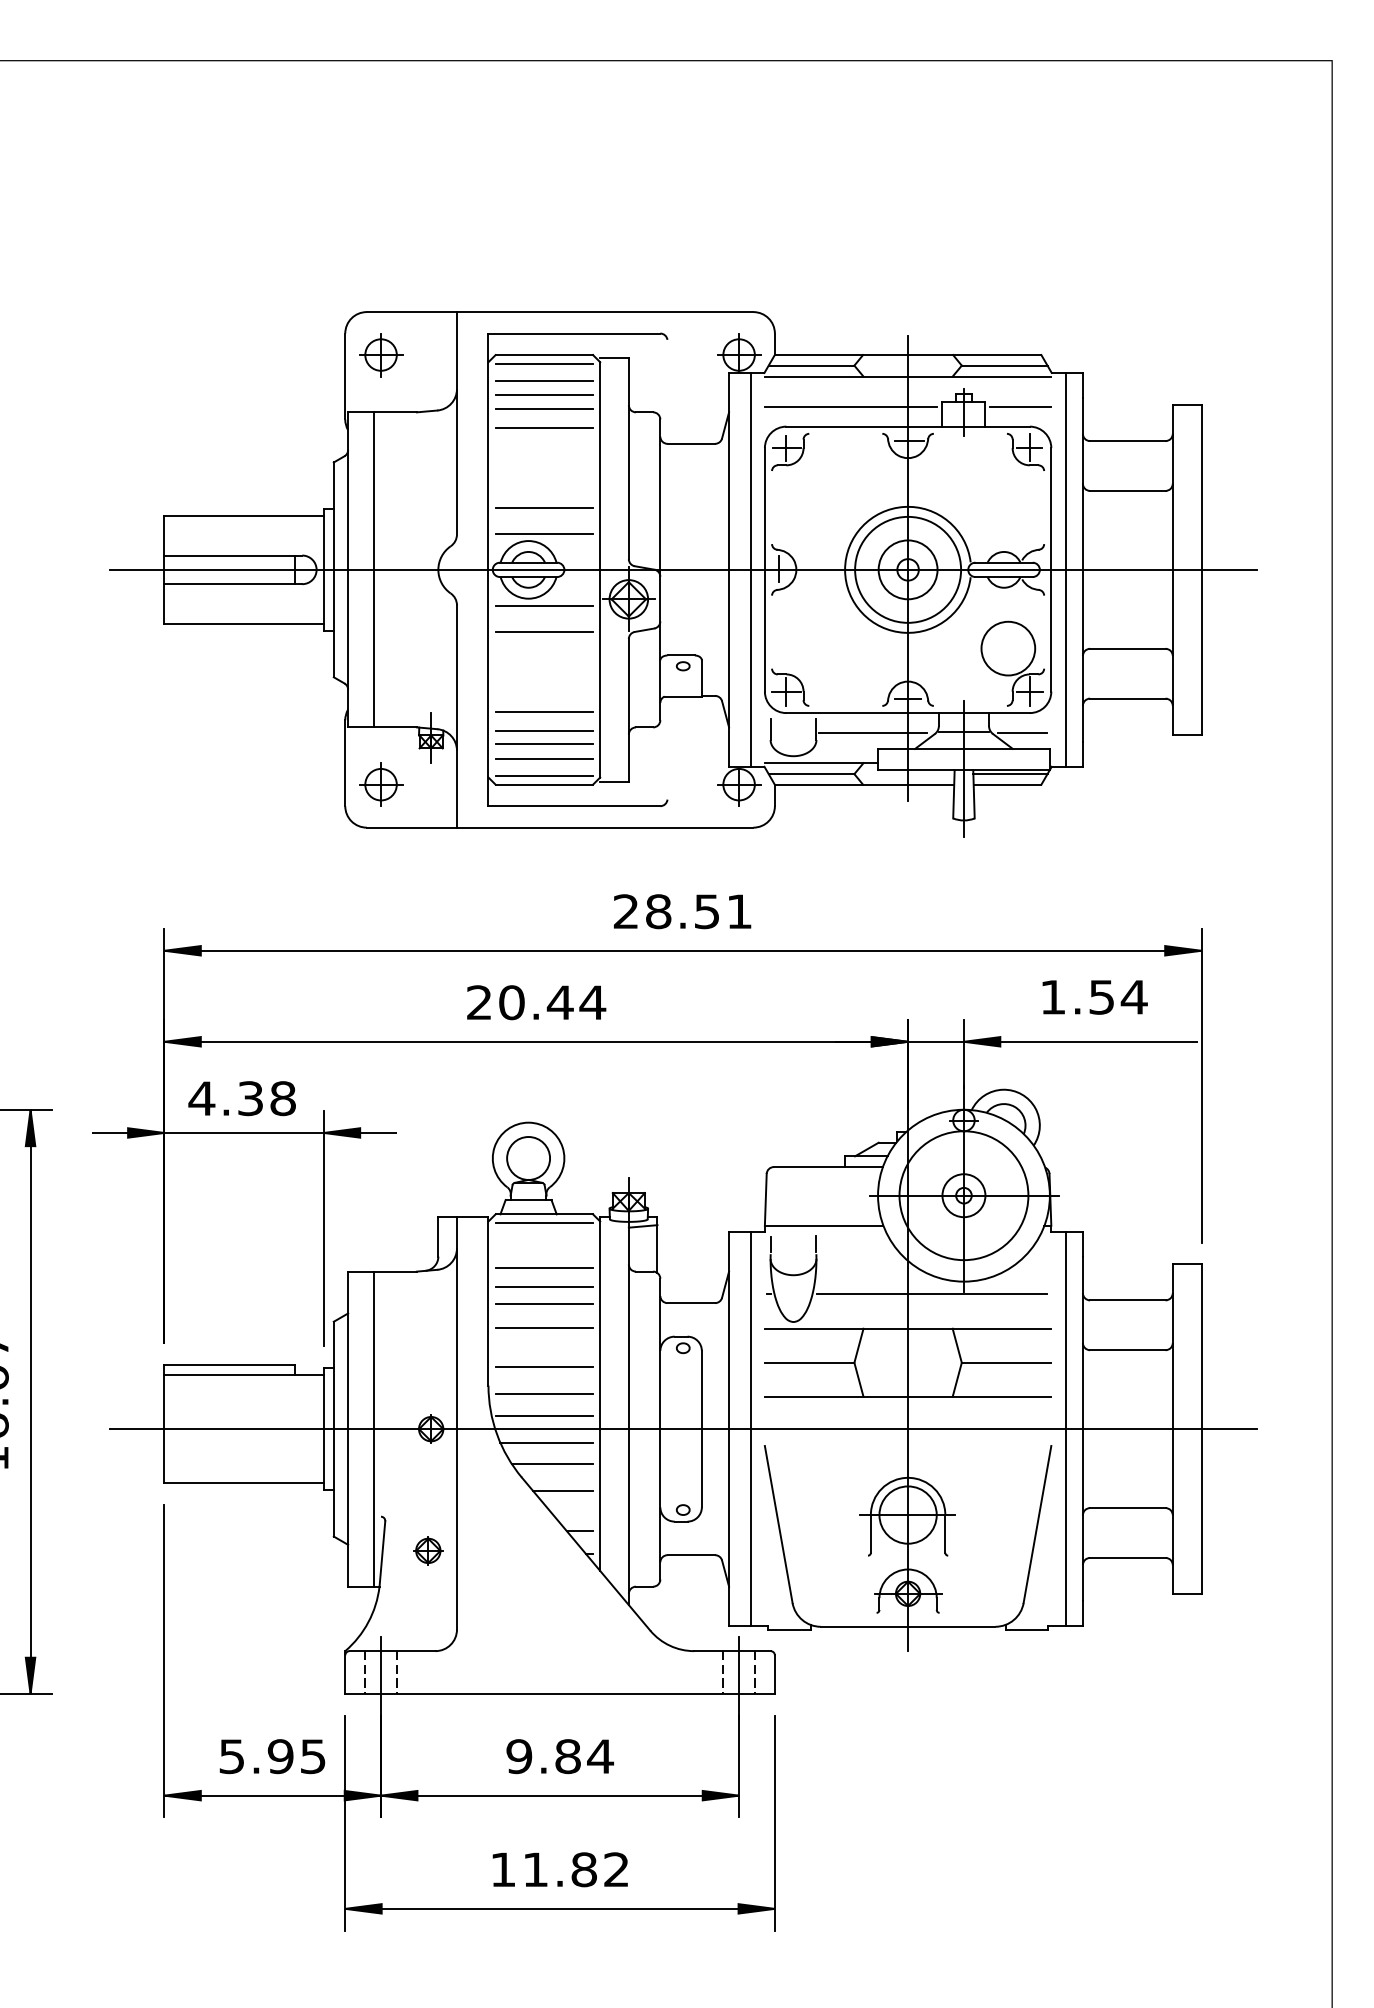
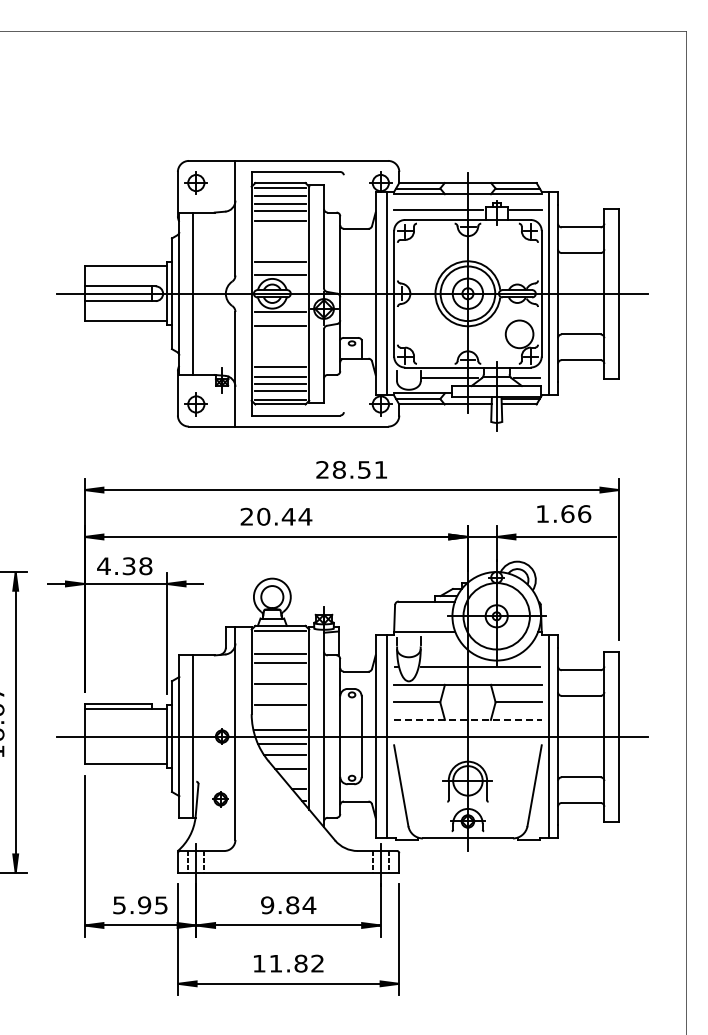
text: (1118, 996) -> (576, 513), 1.54 -> 1.66
line: (544, 1304) -> (280, 672), removed
line: (544, 1394) -> (280, 718), removed
line: (907, 1395) -> (467, 719), solid -> dashed

